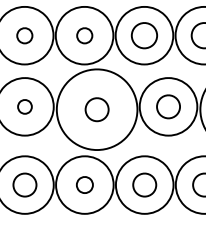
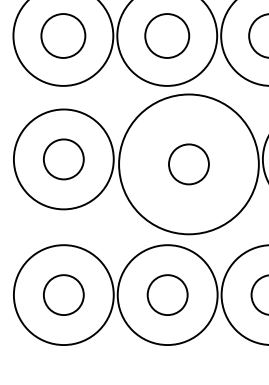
part: (24, 35) -> (63, 35), size x1.67
part: (84, 35) -> (167, 35), size x1.67
part: (24, 106) -> (63, 158), size x1.67
part: (84, 184) -> (167, 294), size x1.43

